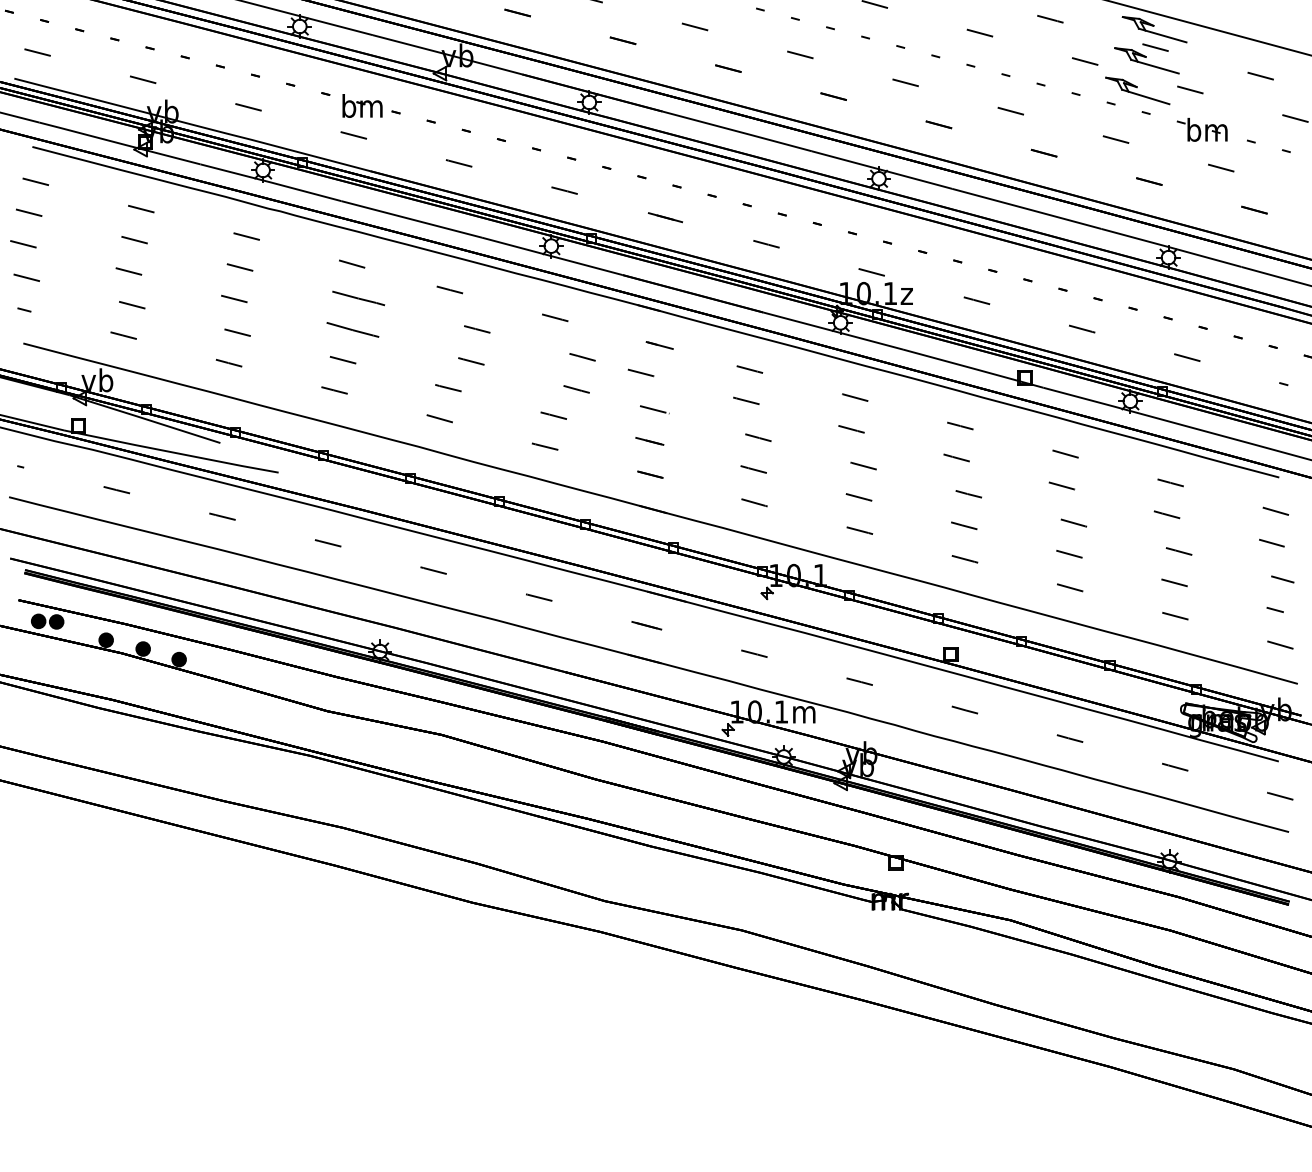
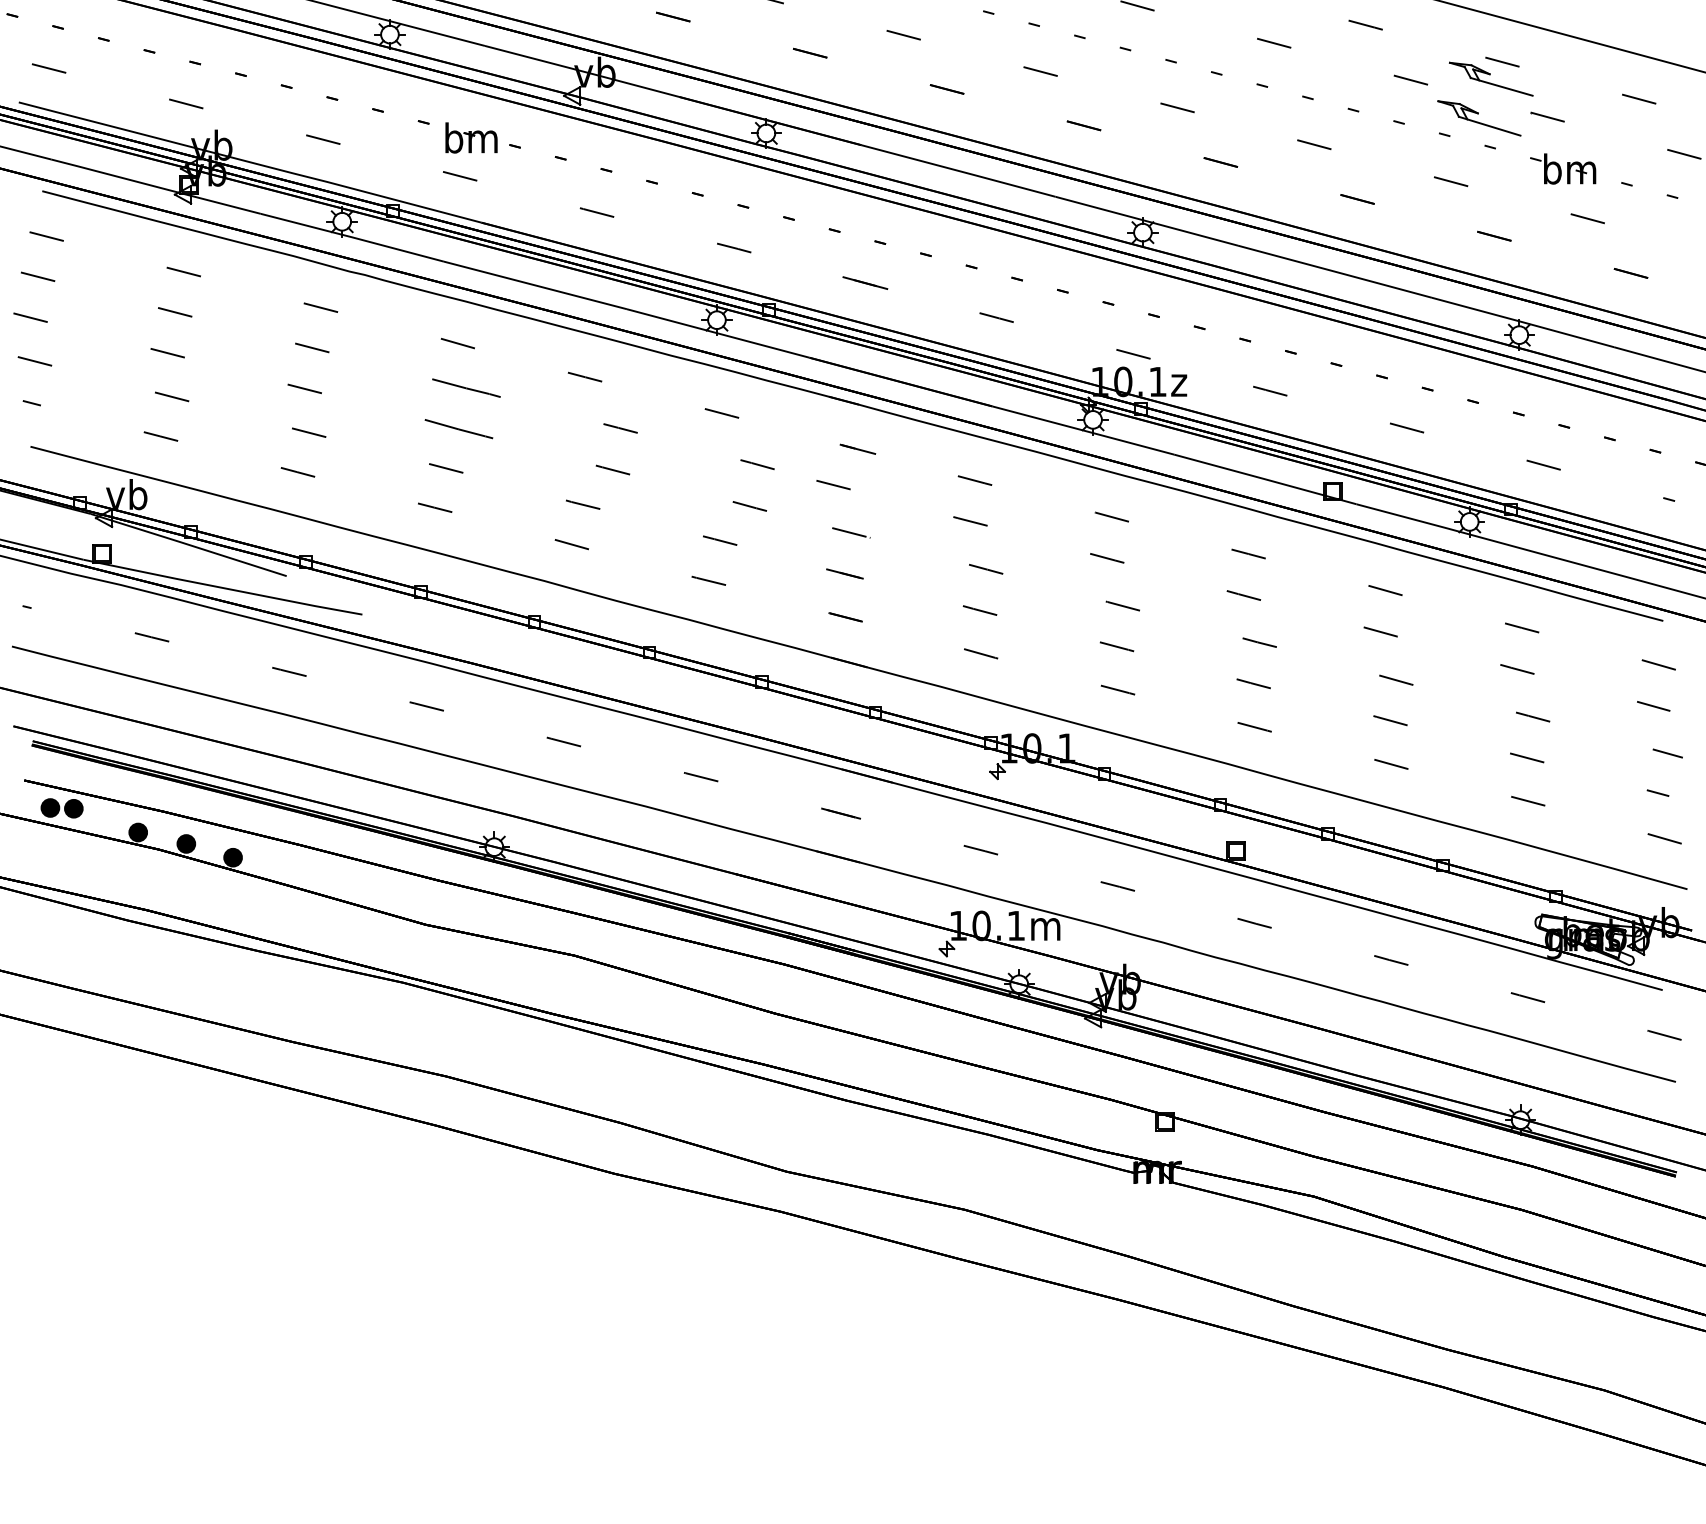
part: (1154, 29) -> (1501, 38), removed

